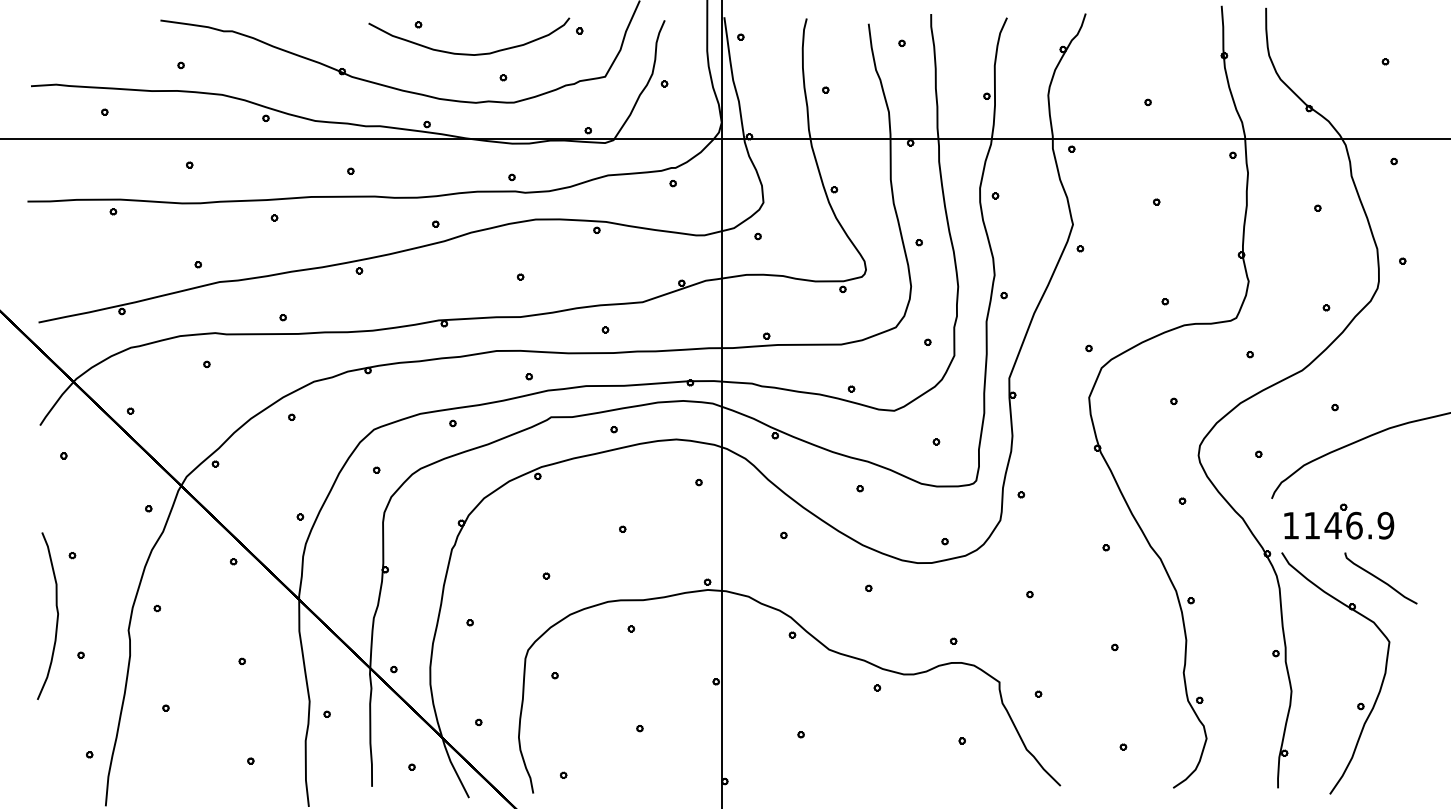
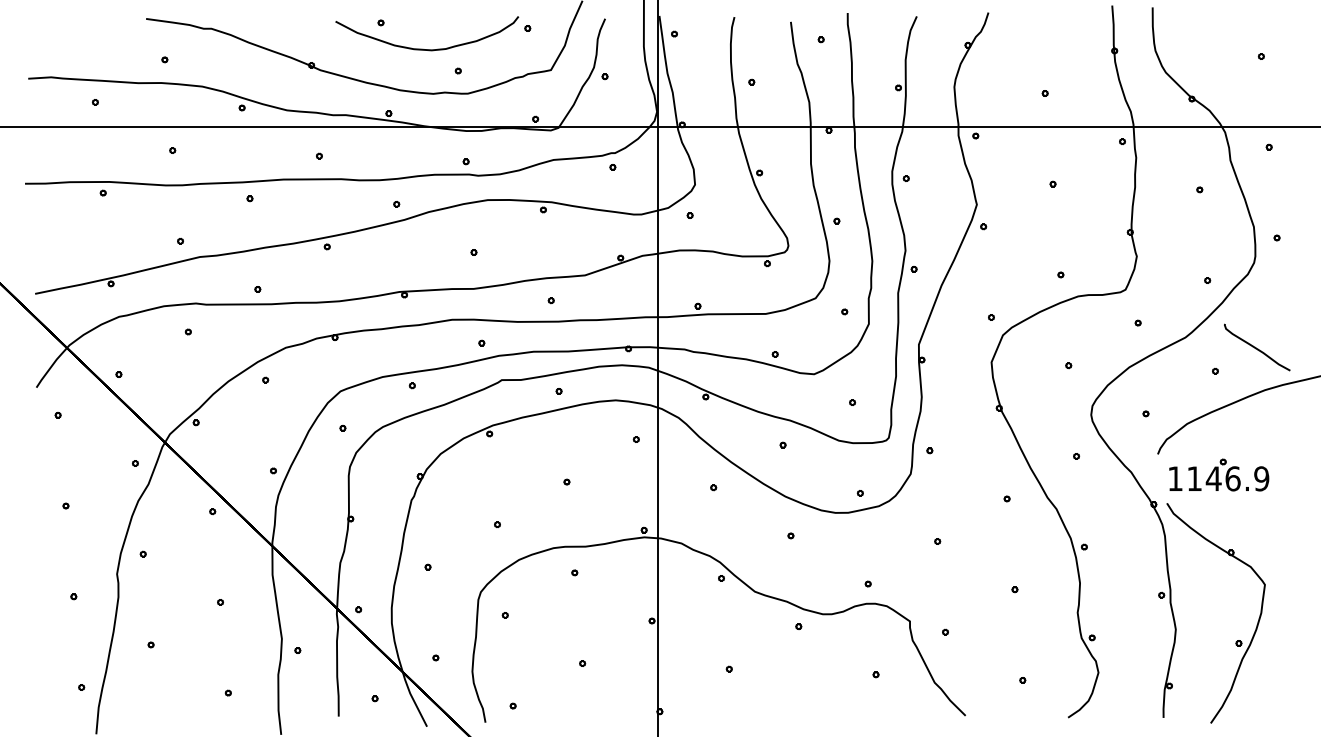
curve: (1380, 578) -> (1256, 347), moved
curve: (56, 617) -> (51, 562), removed

